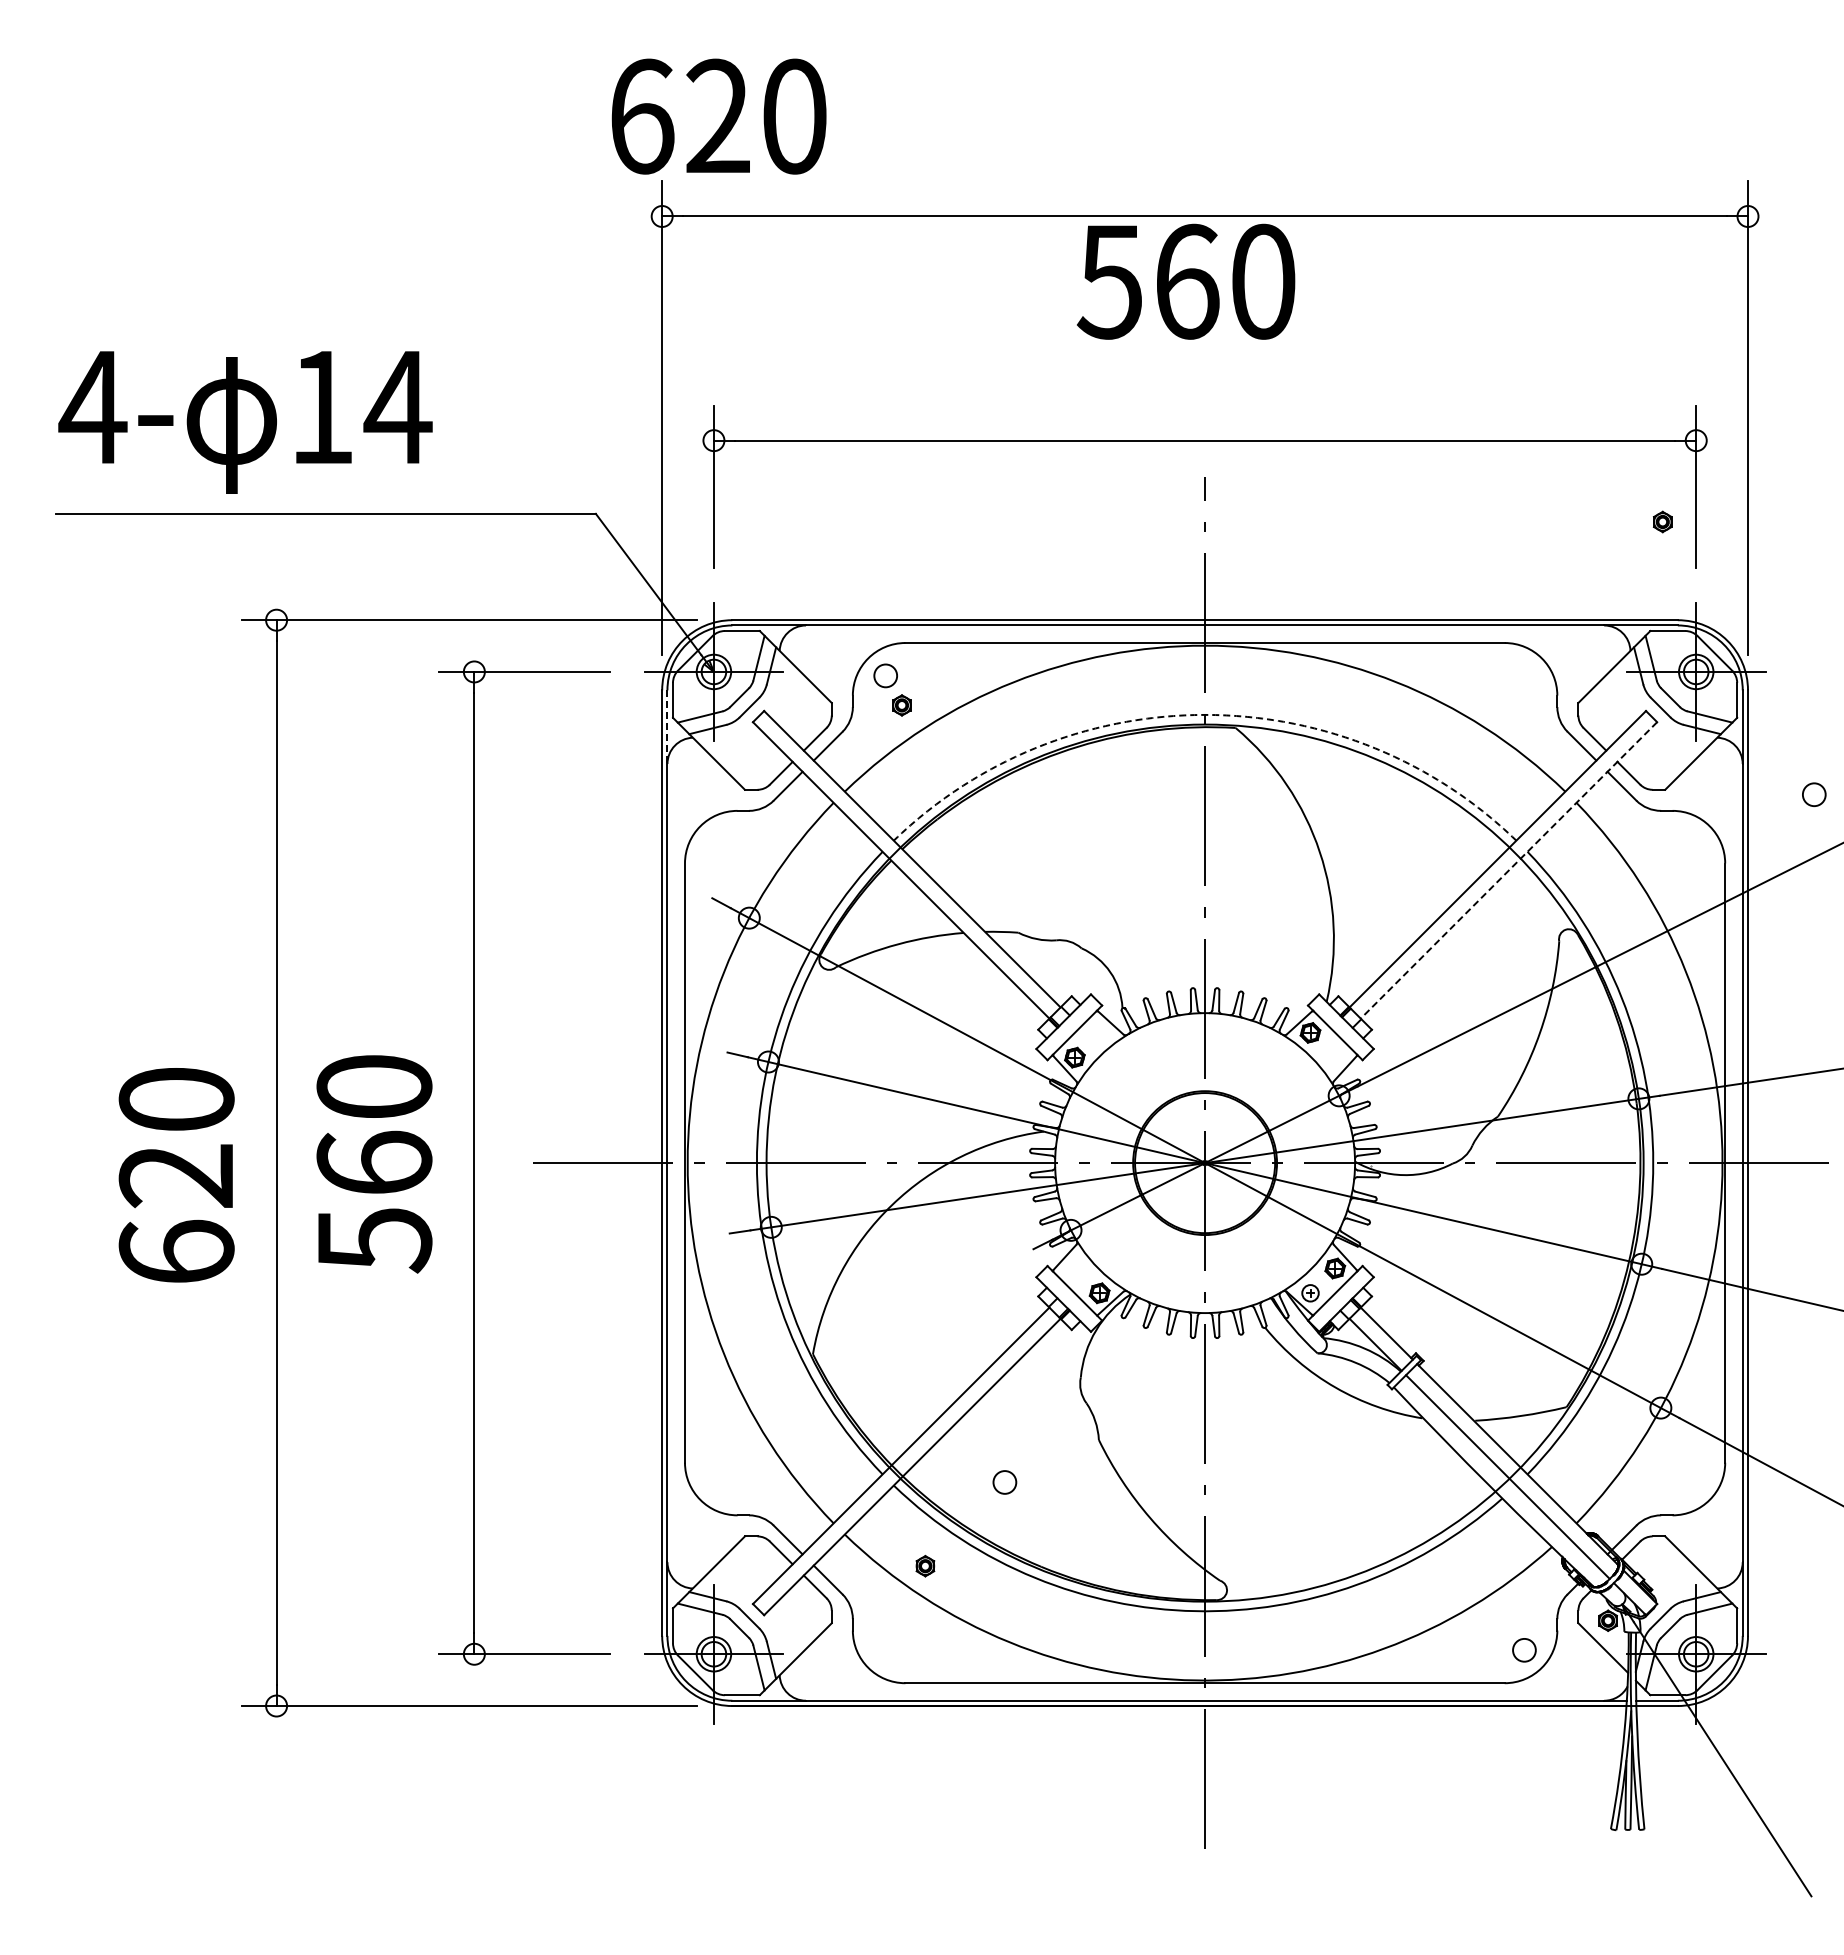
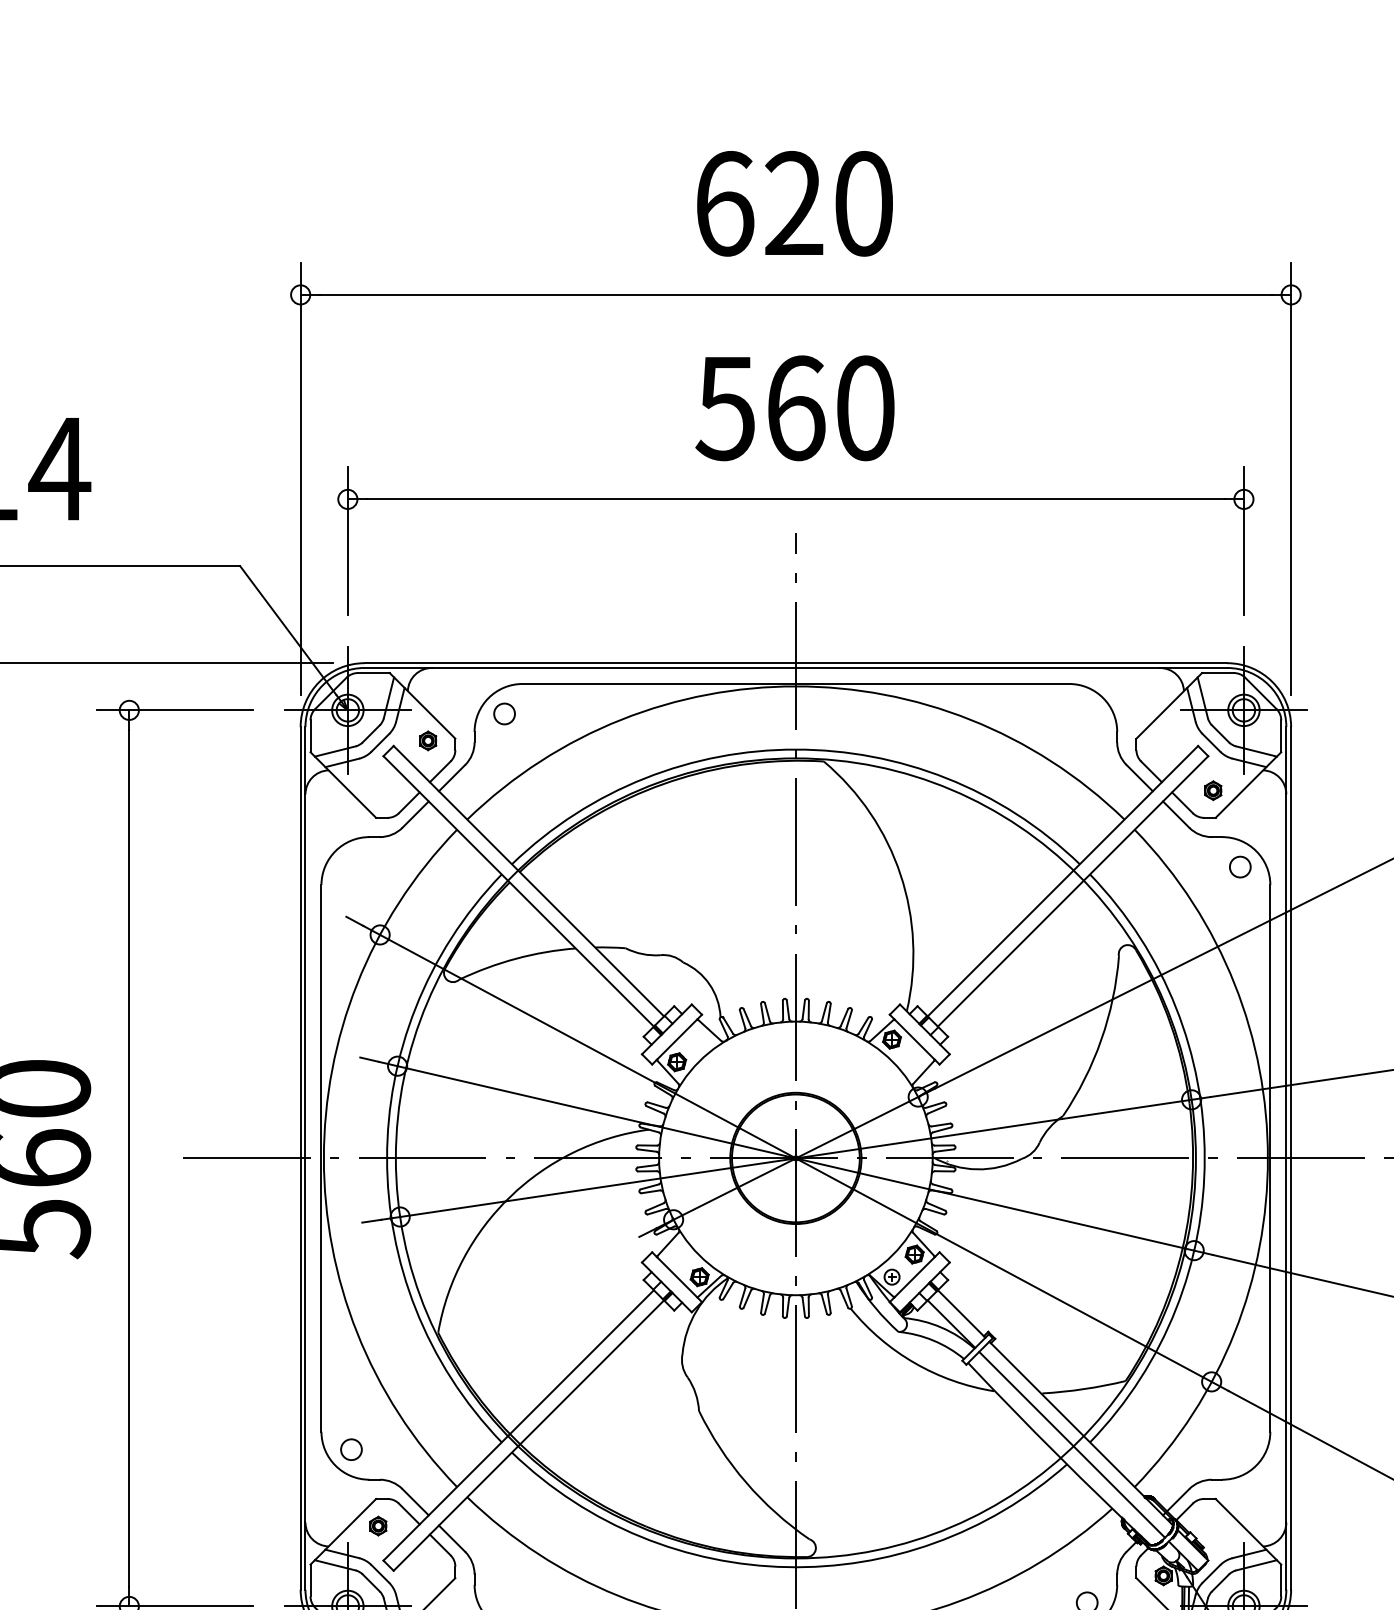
text: (718, 116) -> (794, 203), moved
text: (1186, 281) -> (795, 408), moved
part: (1662, 521) -> (1213, 790), moved
part: (901, 705) -> (427, 740), moved
arc: (1205, 714) -> (796, 749), dashed -> solid
line: (667, 727) -> (305, 761), dashed -> solid
circle: (1814, 794) -> (1240, 866), moved
line: (1508, 870) -> (1072, 891), dashed -> solid
circle: (1004, 1482) -> (351, 1449), moved
part: (925, 1565) -> (378, 1525), moved

